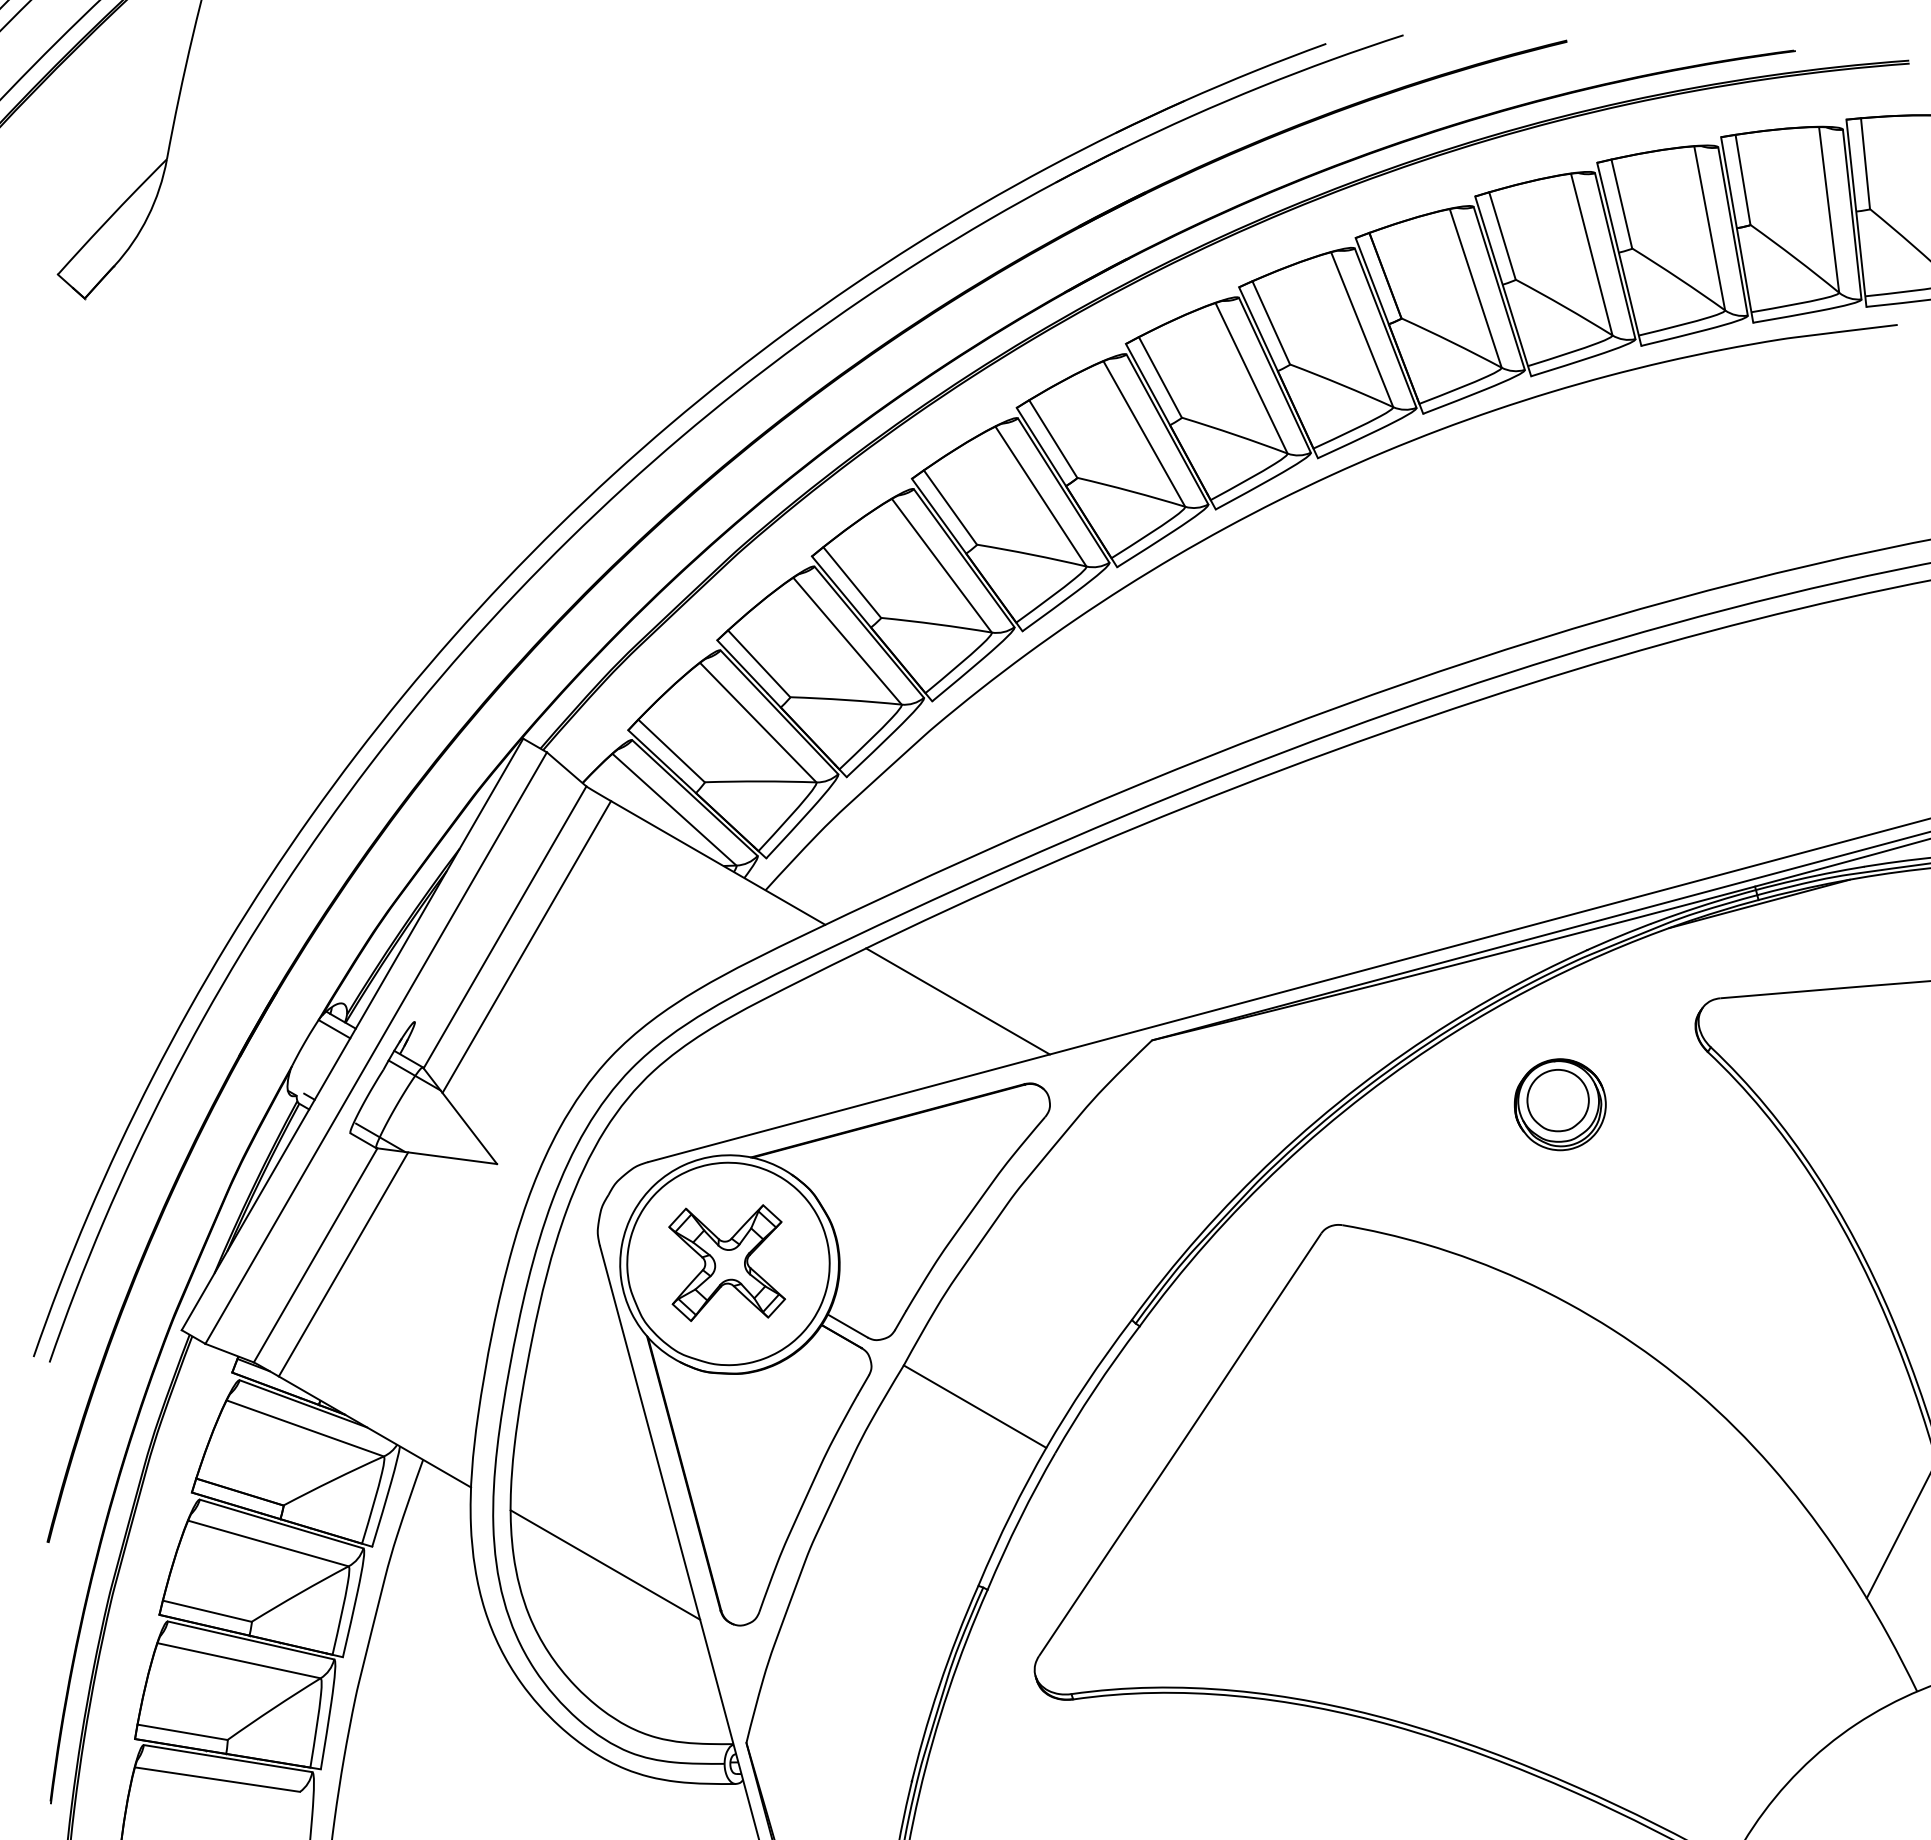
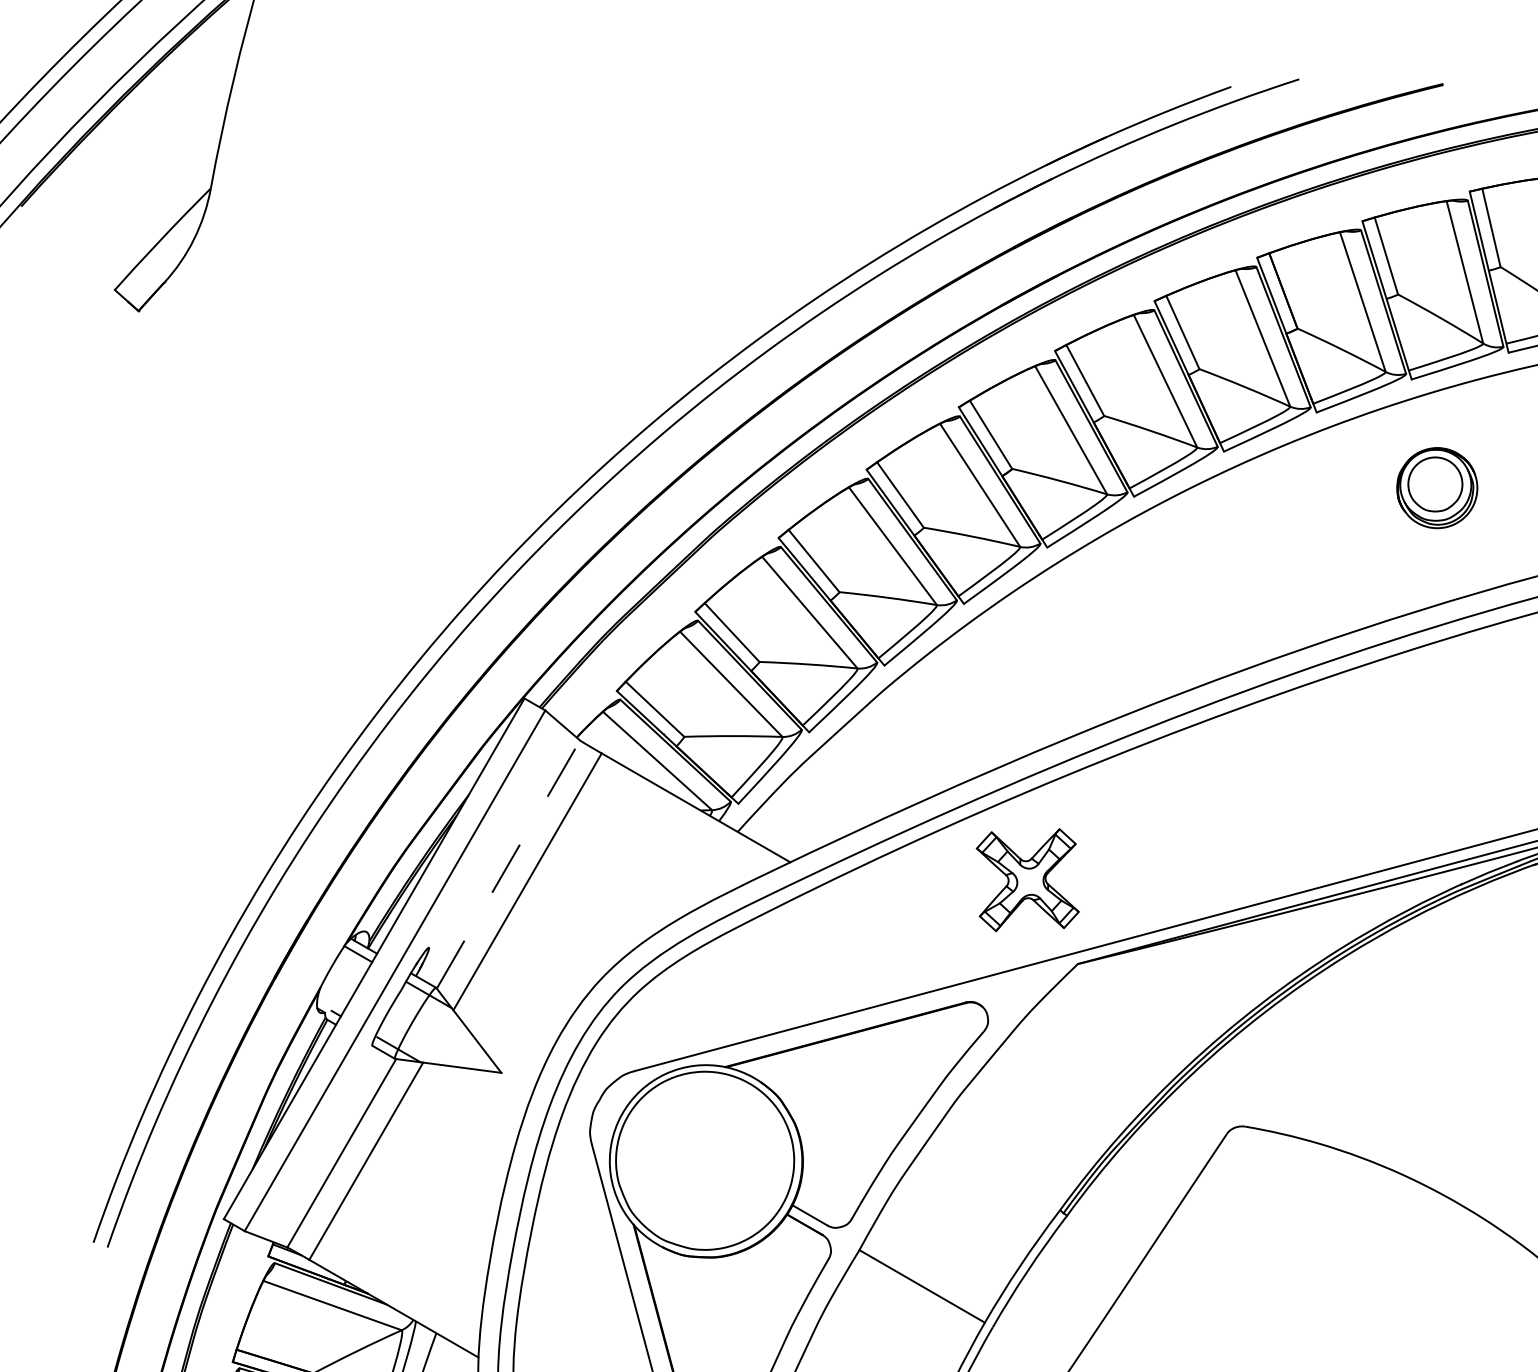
line: (505, 927) -> (508, 864), solid -> dashed
line: (957, 1001) -> (906, 929), removed
part: (1559, 1104) -> (1436, 487), moved
part: (727, 1262) -> (1028, 879), moved

